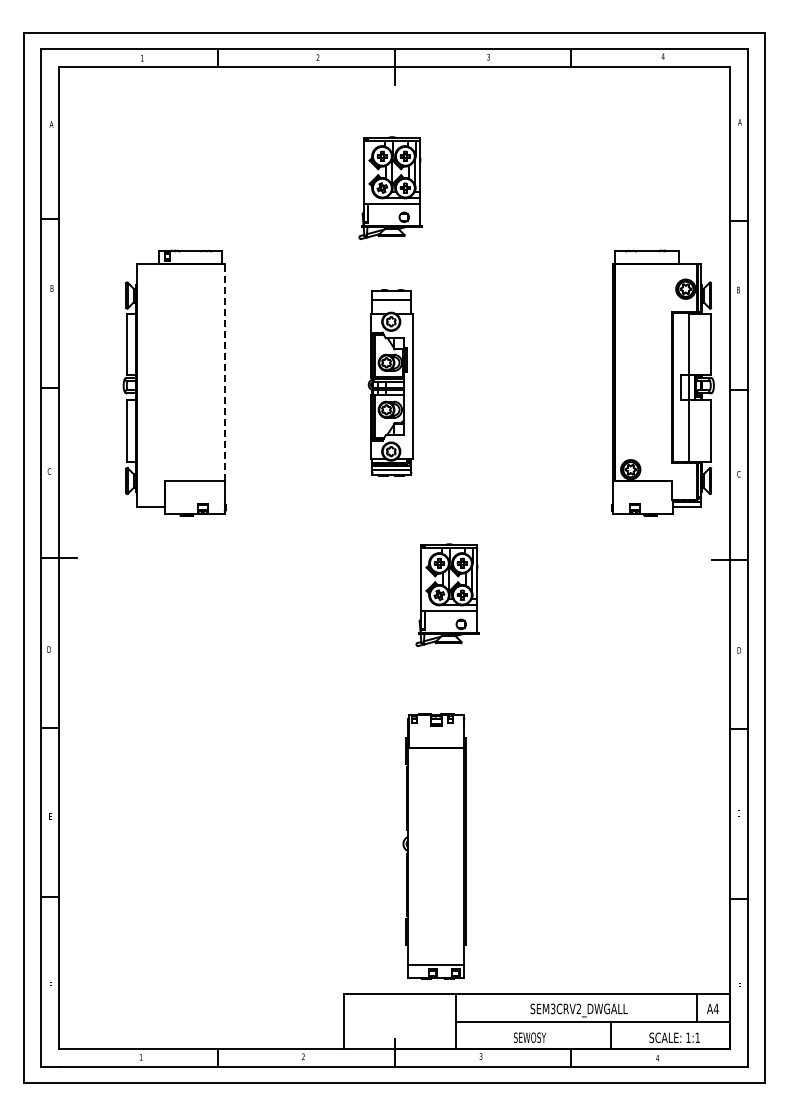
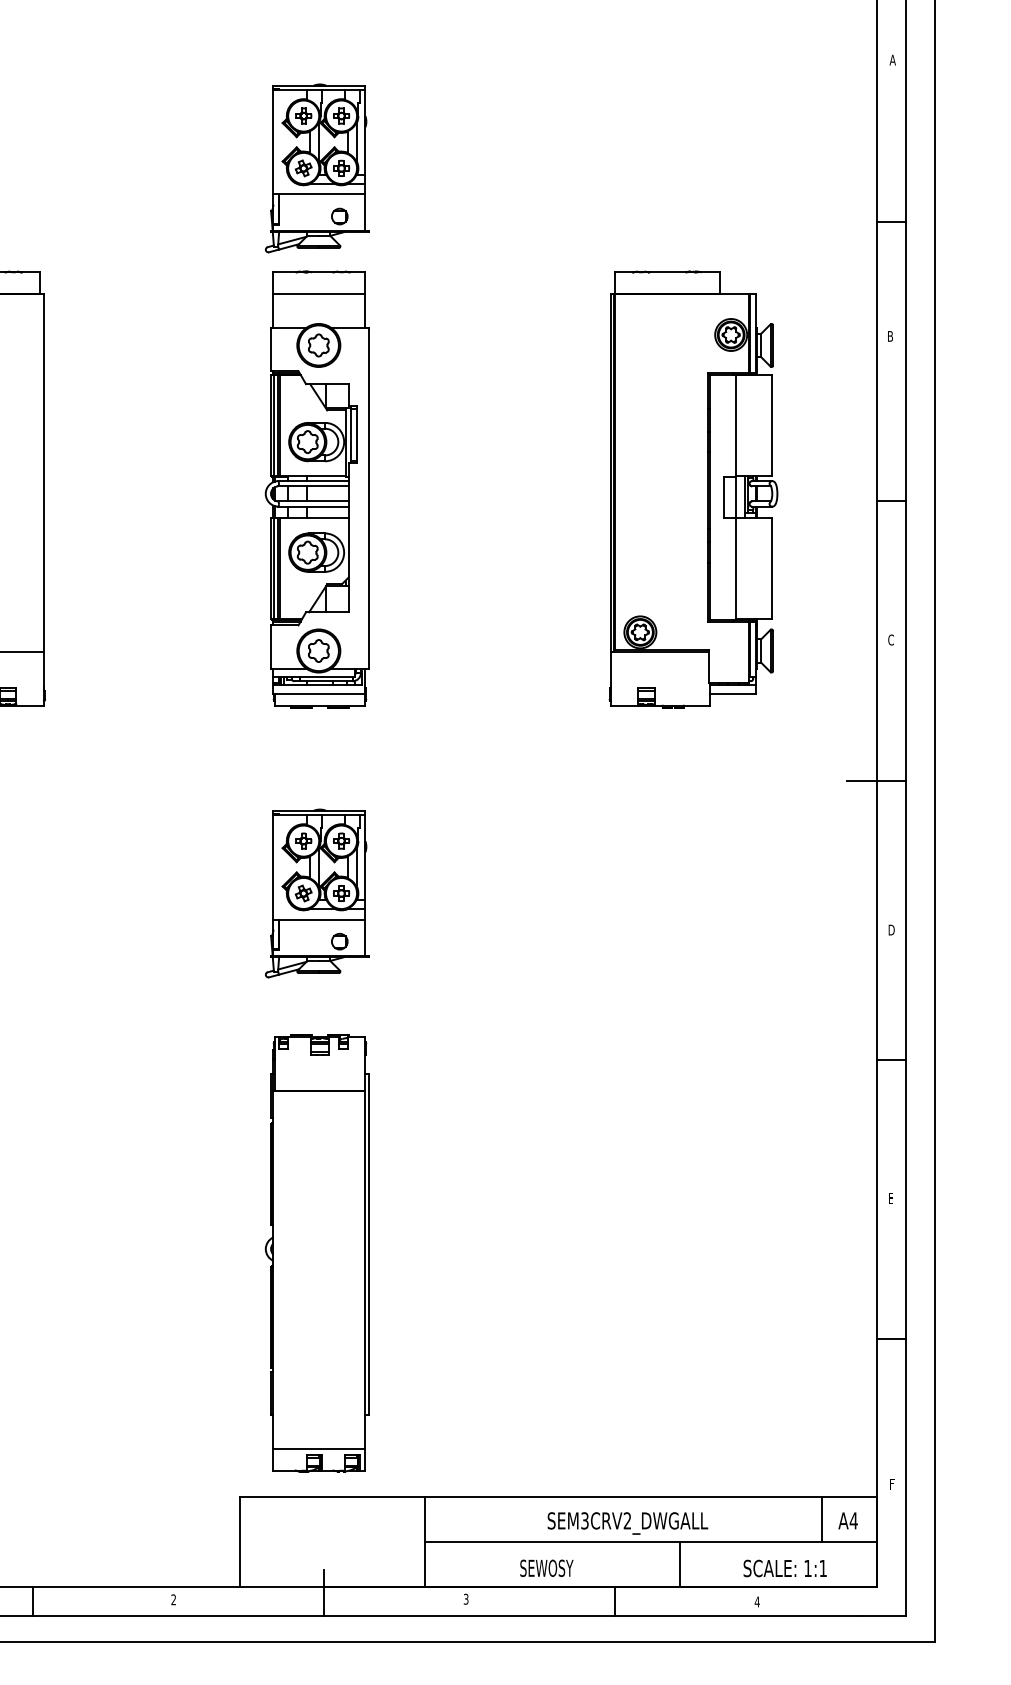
line: (224, 372) -> (43, 472), dashed -> solid
part: (390, 382) -> (317, 488), size x1.43
part: (662, 382) -> (692, 488), moved
part: (447, 594) -> (317, 892), moved
part: (434, 846) -> (317, 1253), moved

